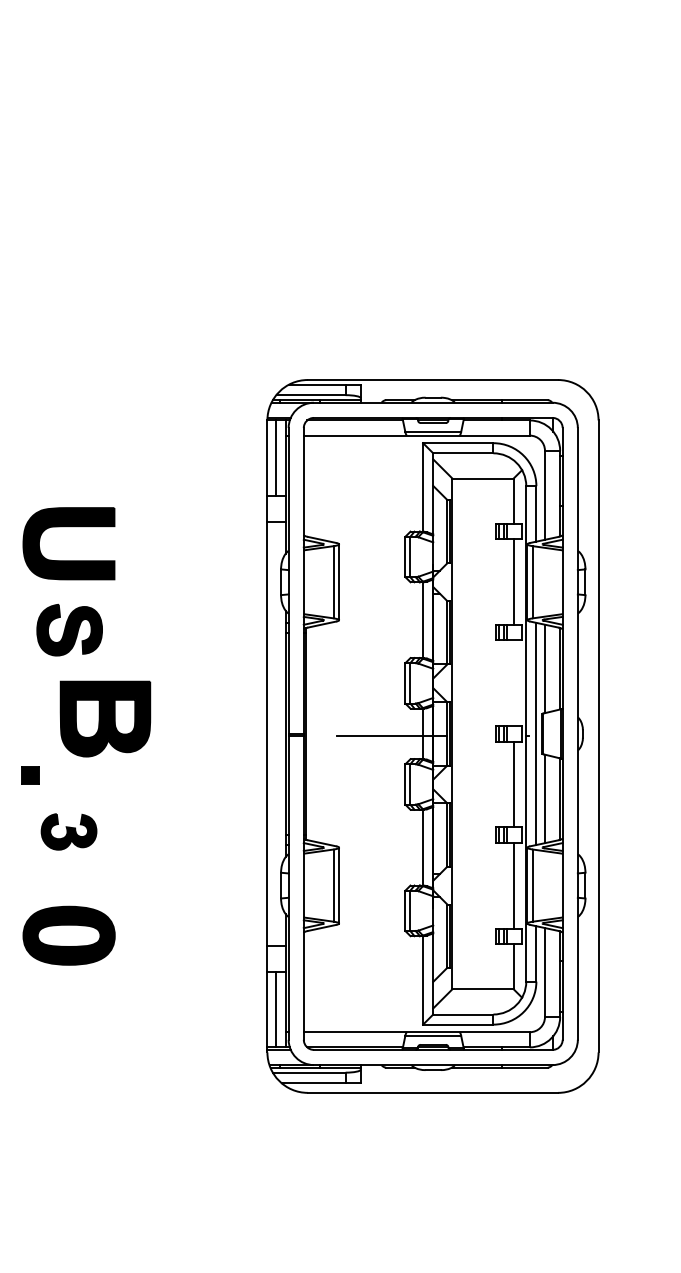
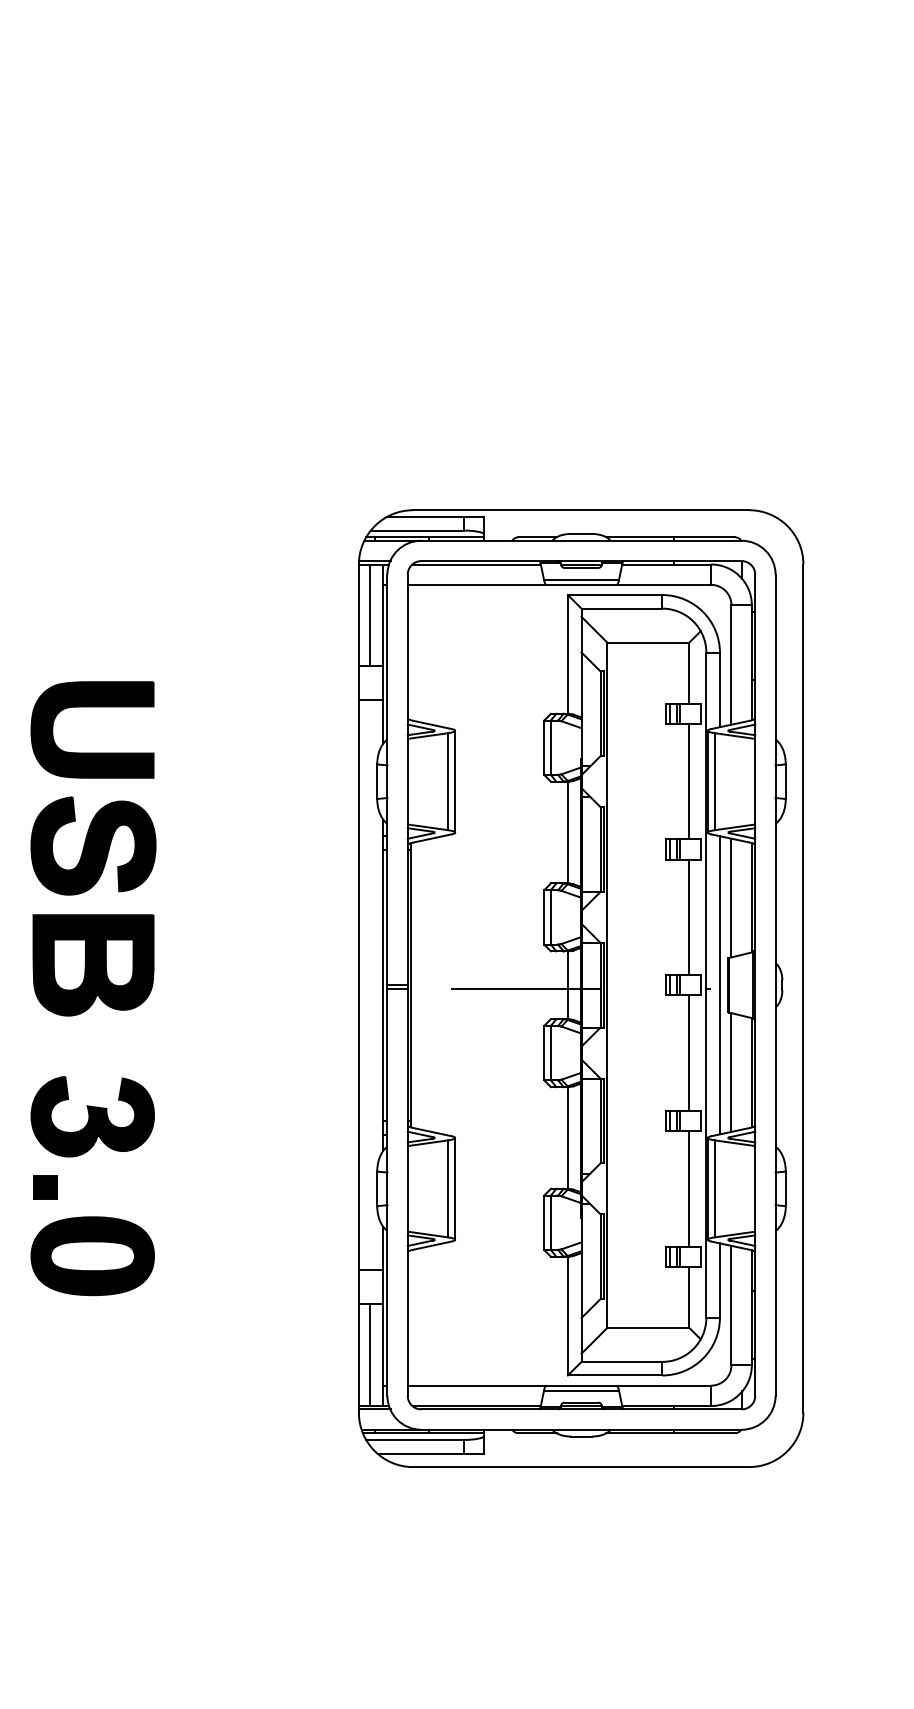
part: (69, 629) -> (93, 845), size x1.43
line: (513, 683) -> (689, 917), added
part: (105, 719) -> (93, 965), moved
part: (30, 775) -> (45, 1187), moved
part: (68, 831) -> (92, 1116), size x1.67

